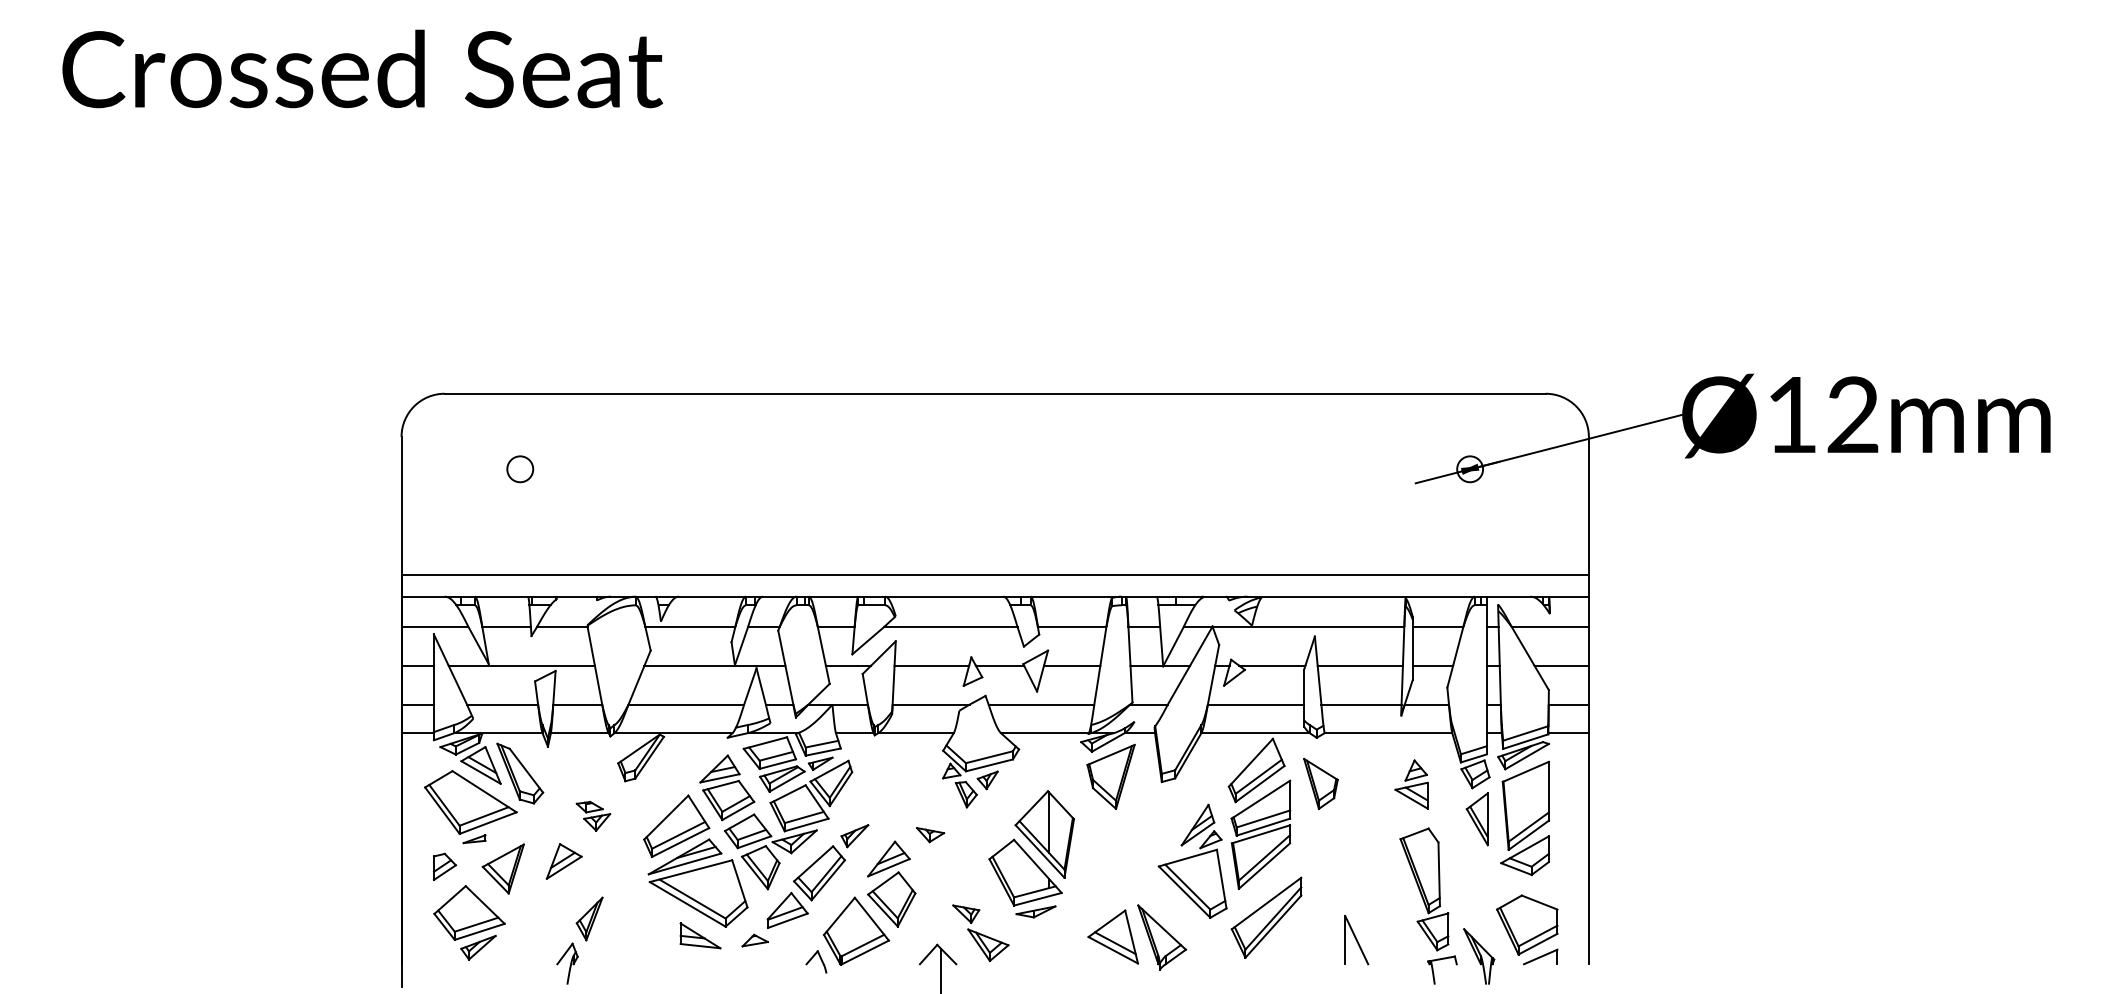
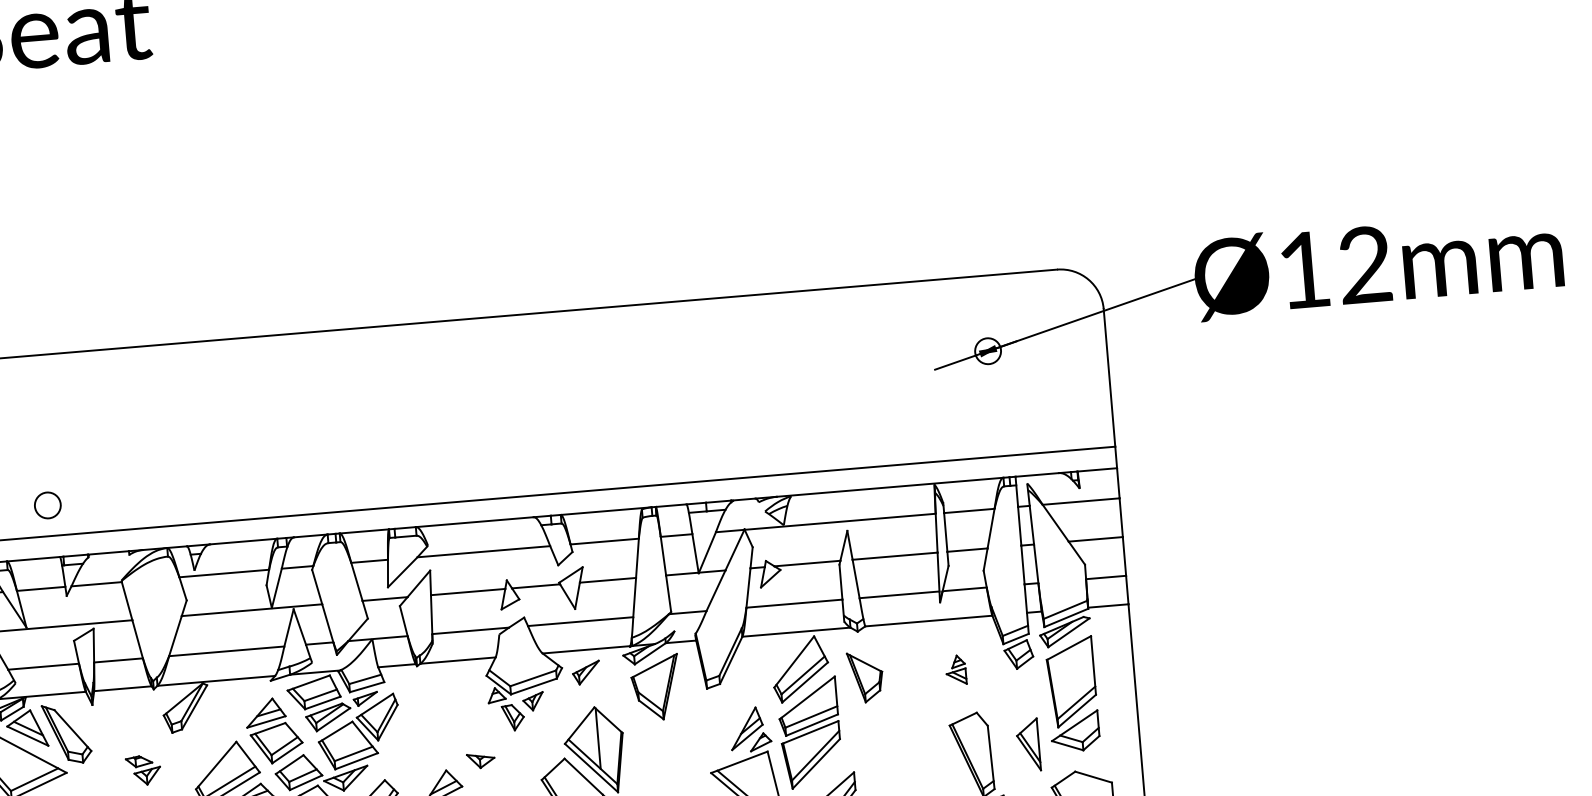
circle: (520, 469) -> (48, 505), moved
part: (1411, 784) -> (956, 670), size x0.6
part: (1476, 819) -> (1027, 745), moved
part: (854, 836) -> (585, 673), moved

